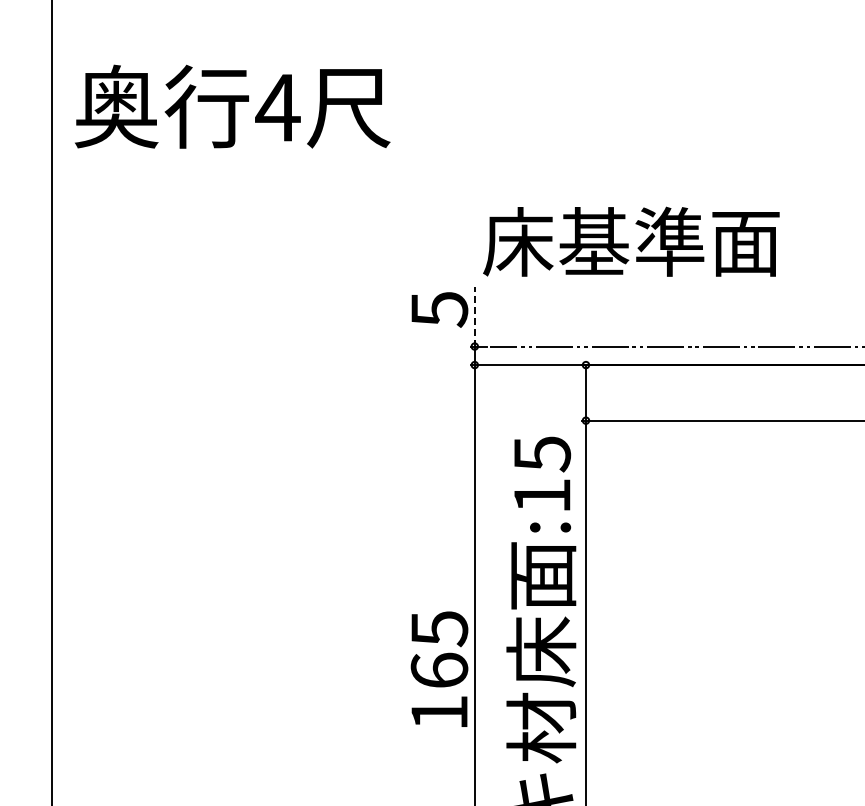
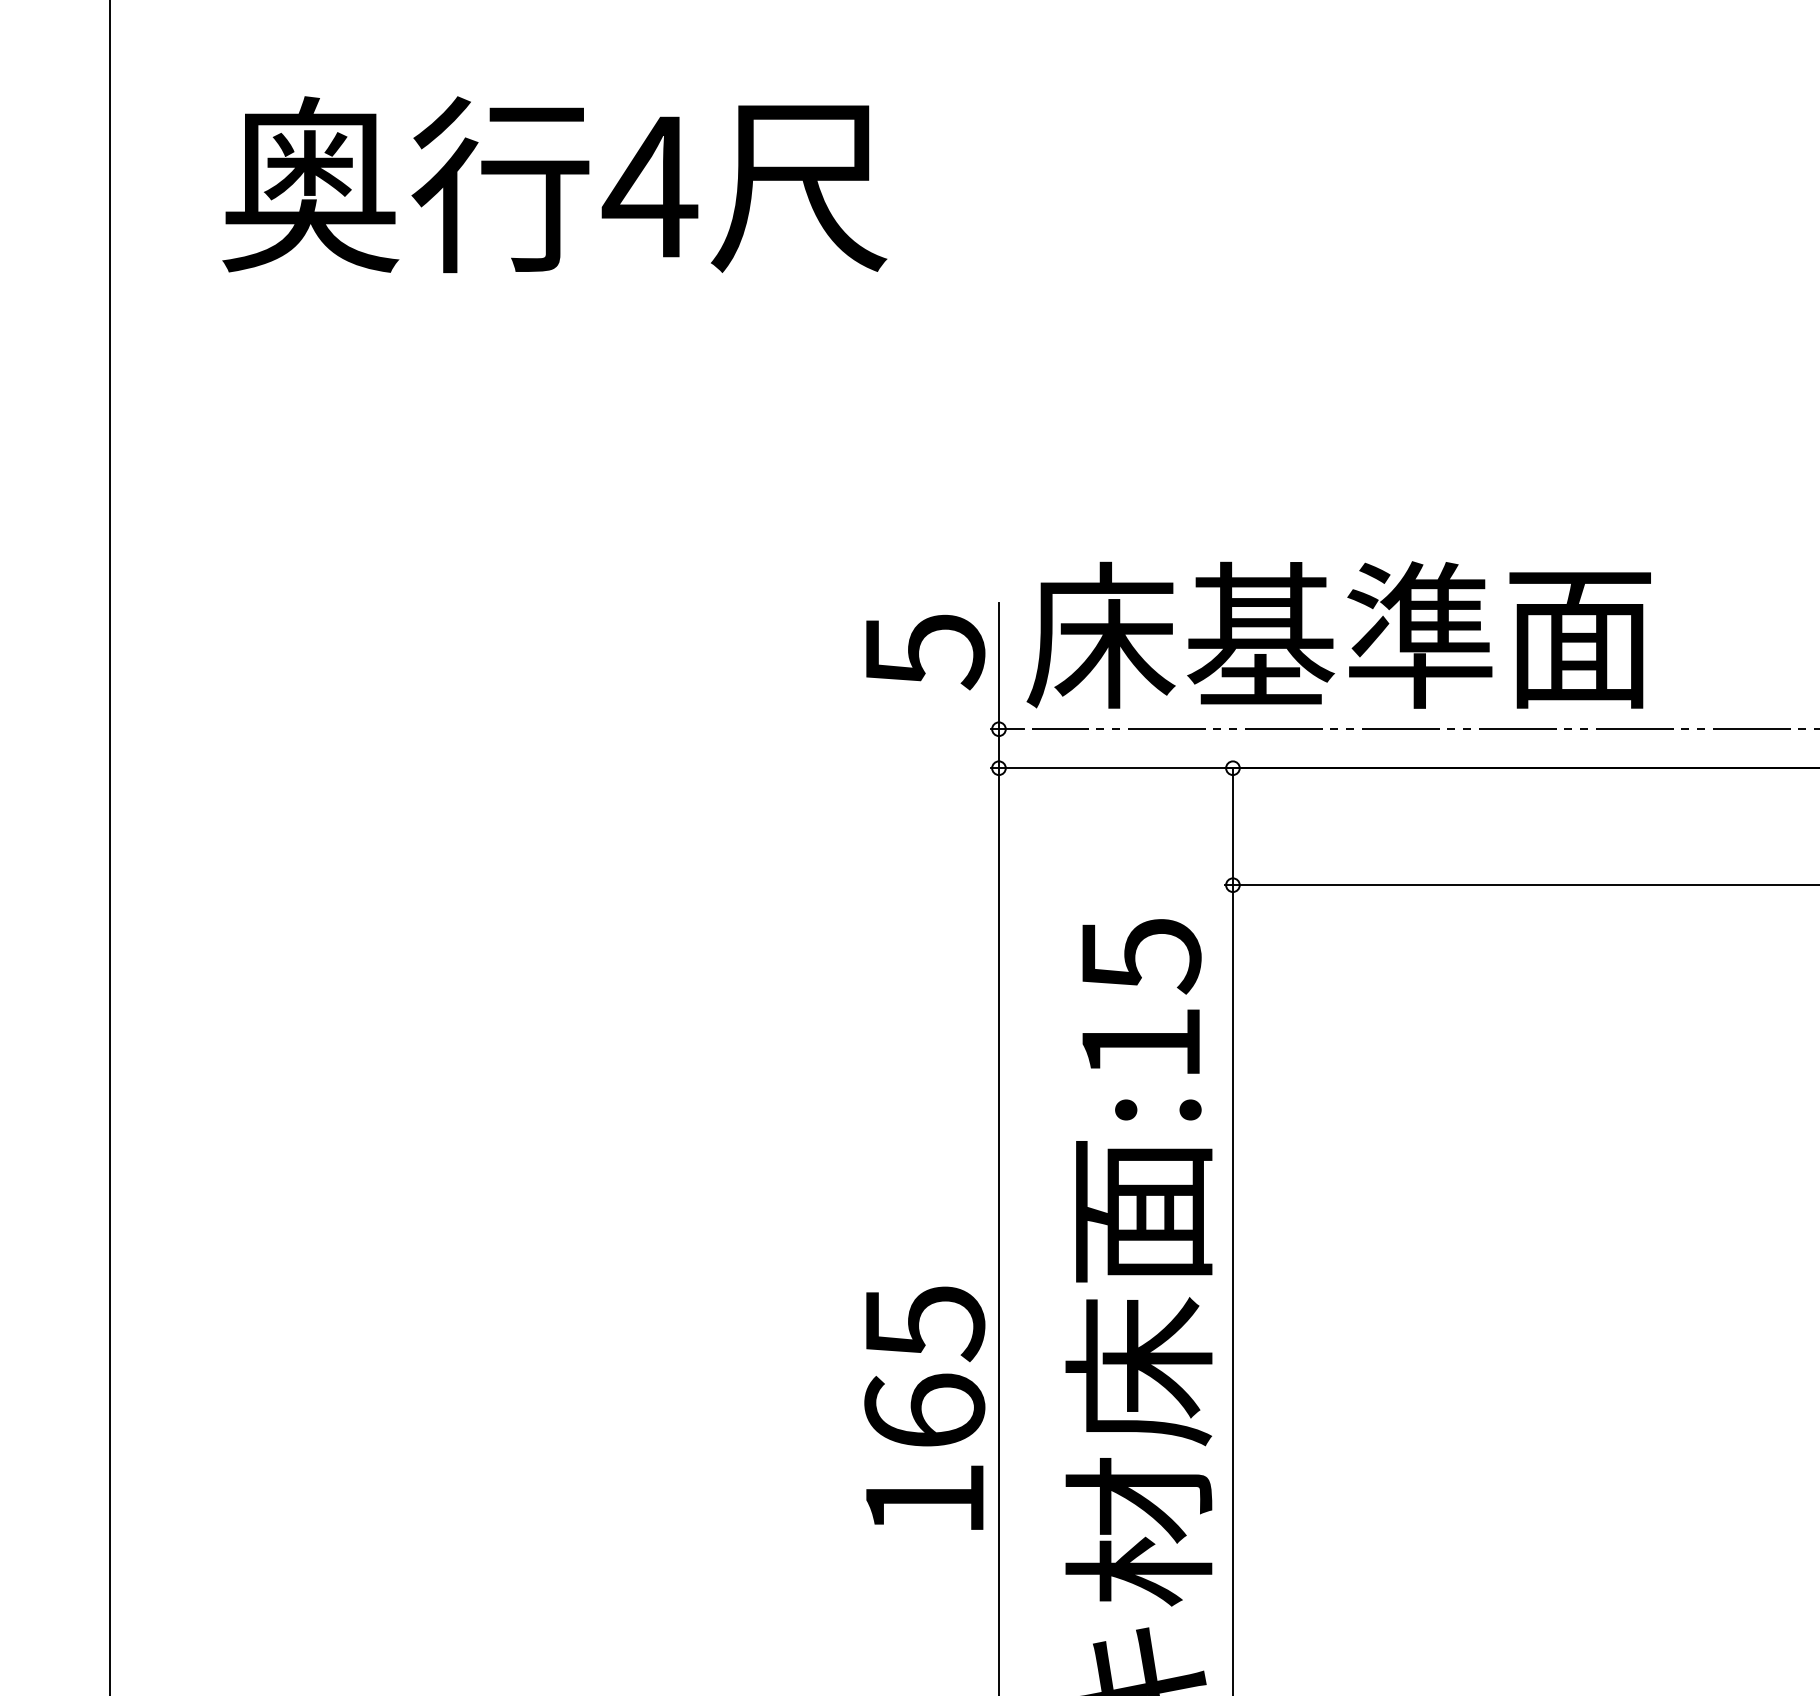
text: (232, 106) -> (554, 184), moved
text: (631, 241) -> (1339, 634), moved
line: (474, 316) -> (998, 665), dashed -> solid

